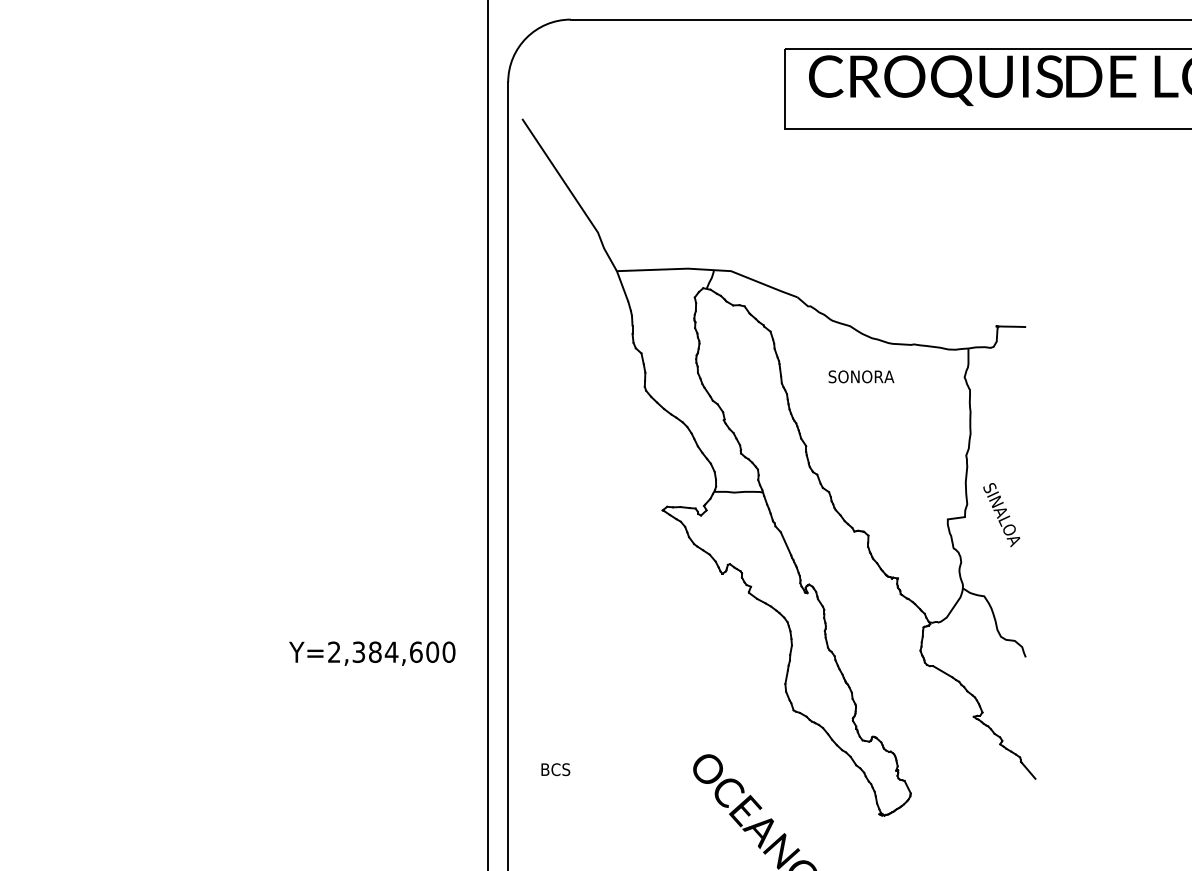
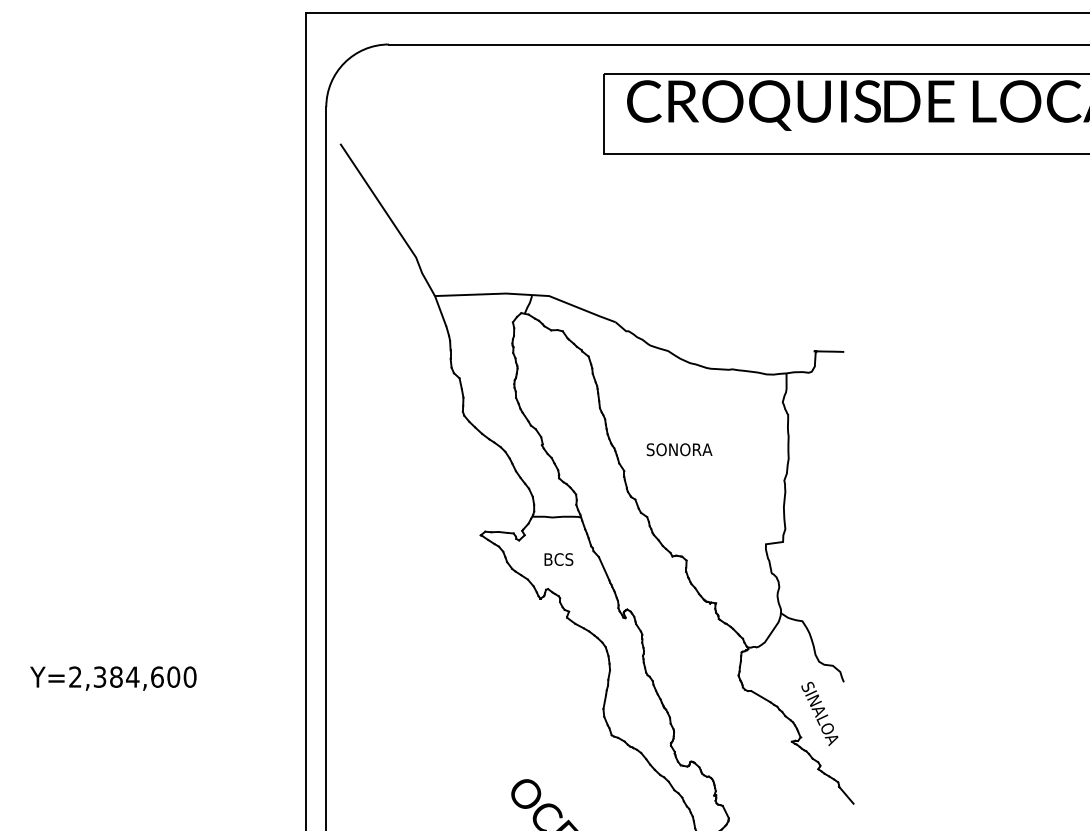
text: (861, 376) -> (679, 449), moved
text: (1001, 515) -> (819, 714), moved
text: (372, 653) -> (113, 678), moved
text: (555, 769) -> (558, 559), moved

